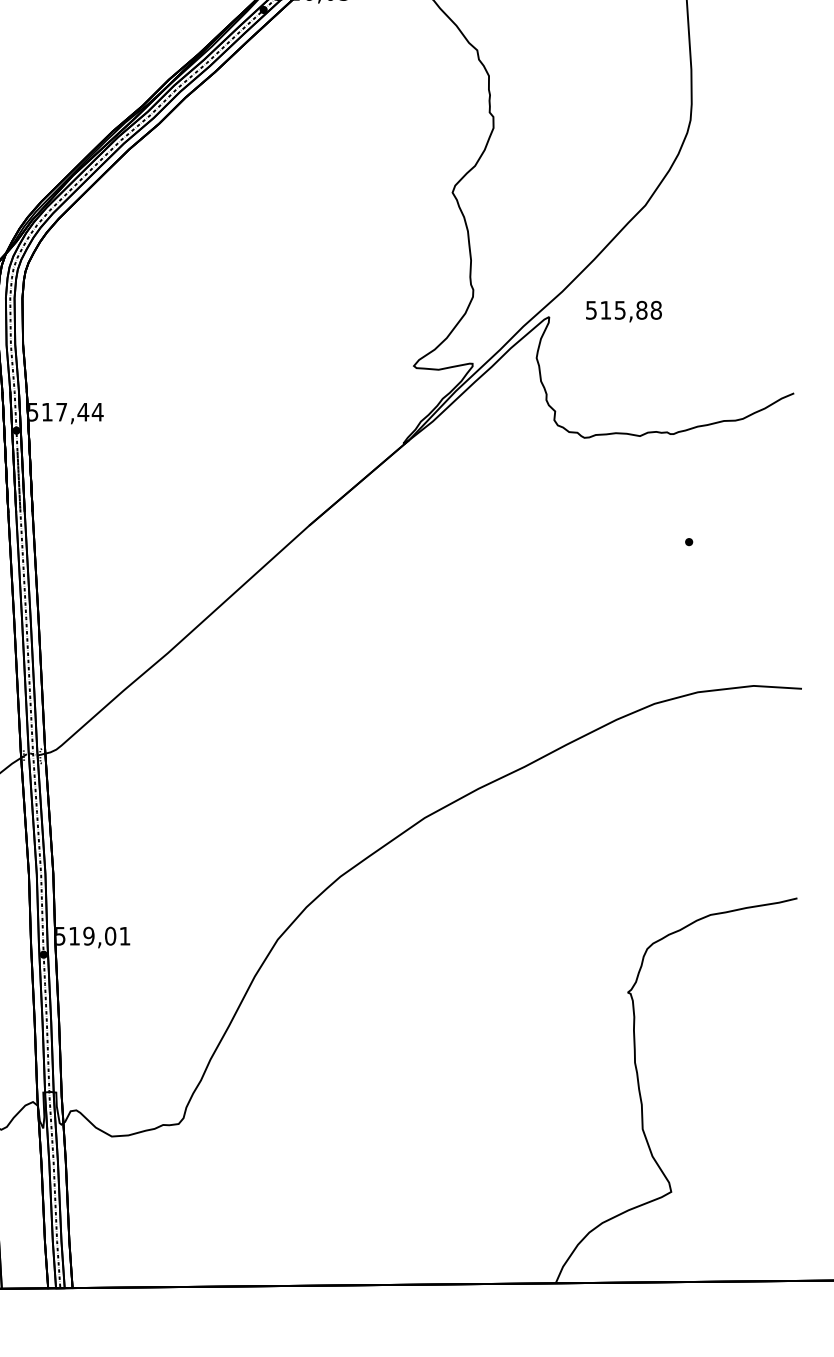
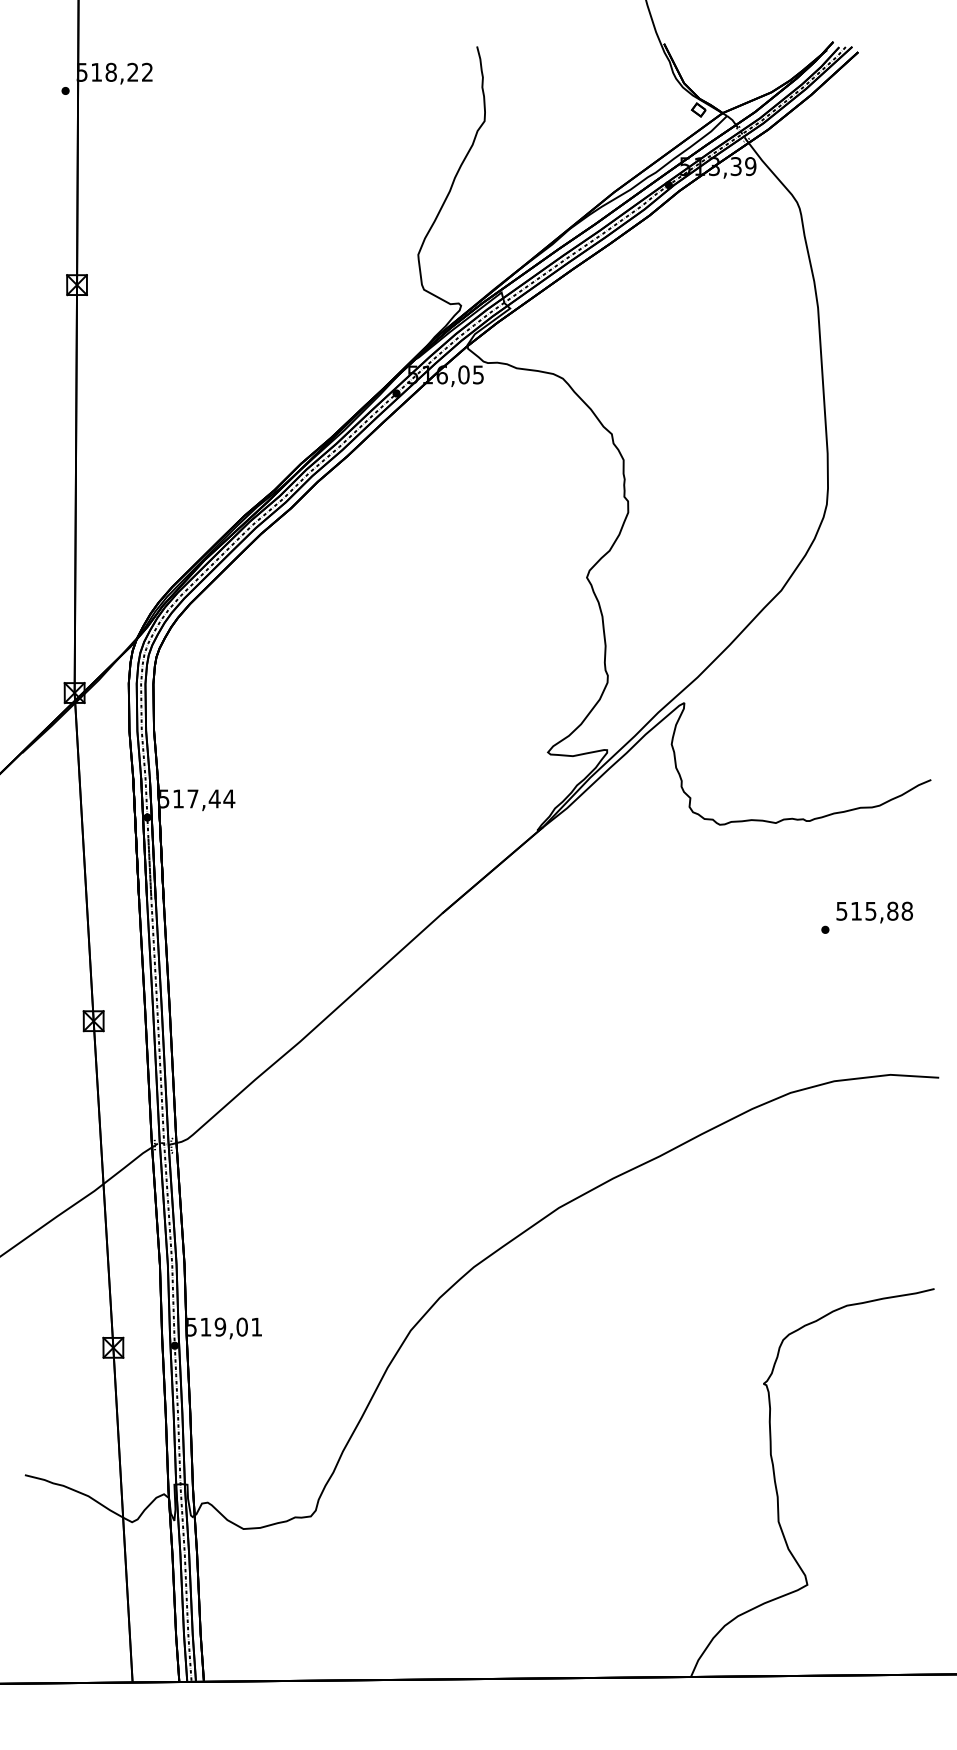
text: (623, 311) -> (874, 912), moved

